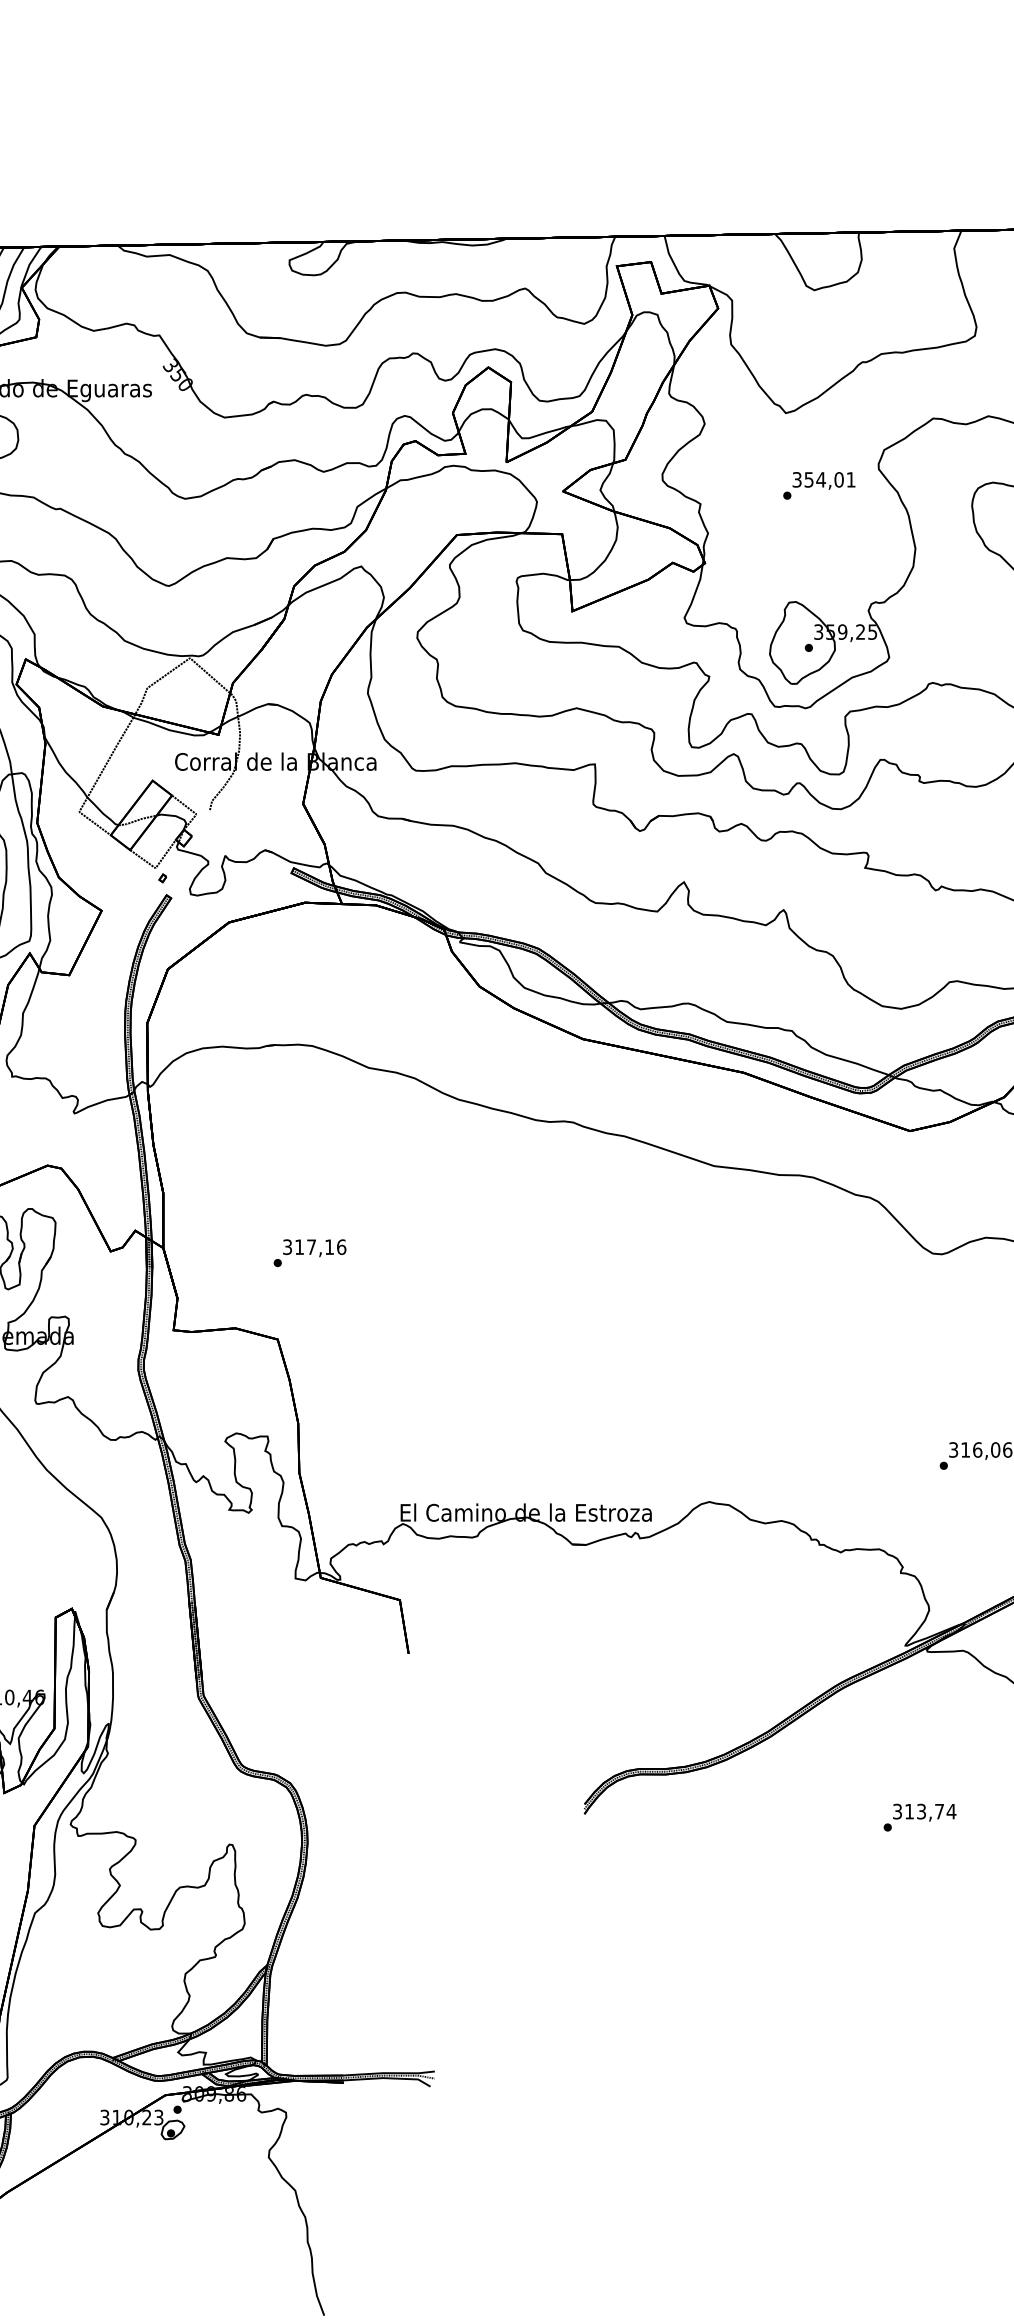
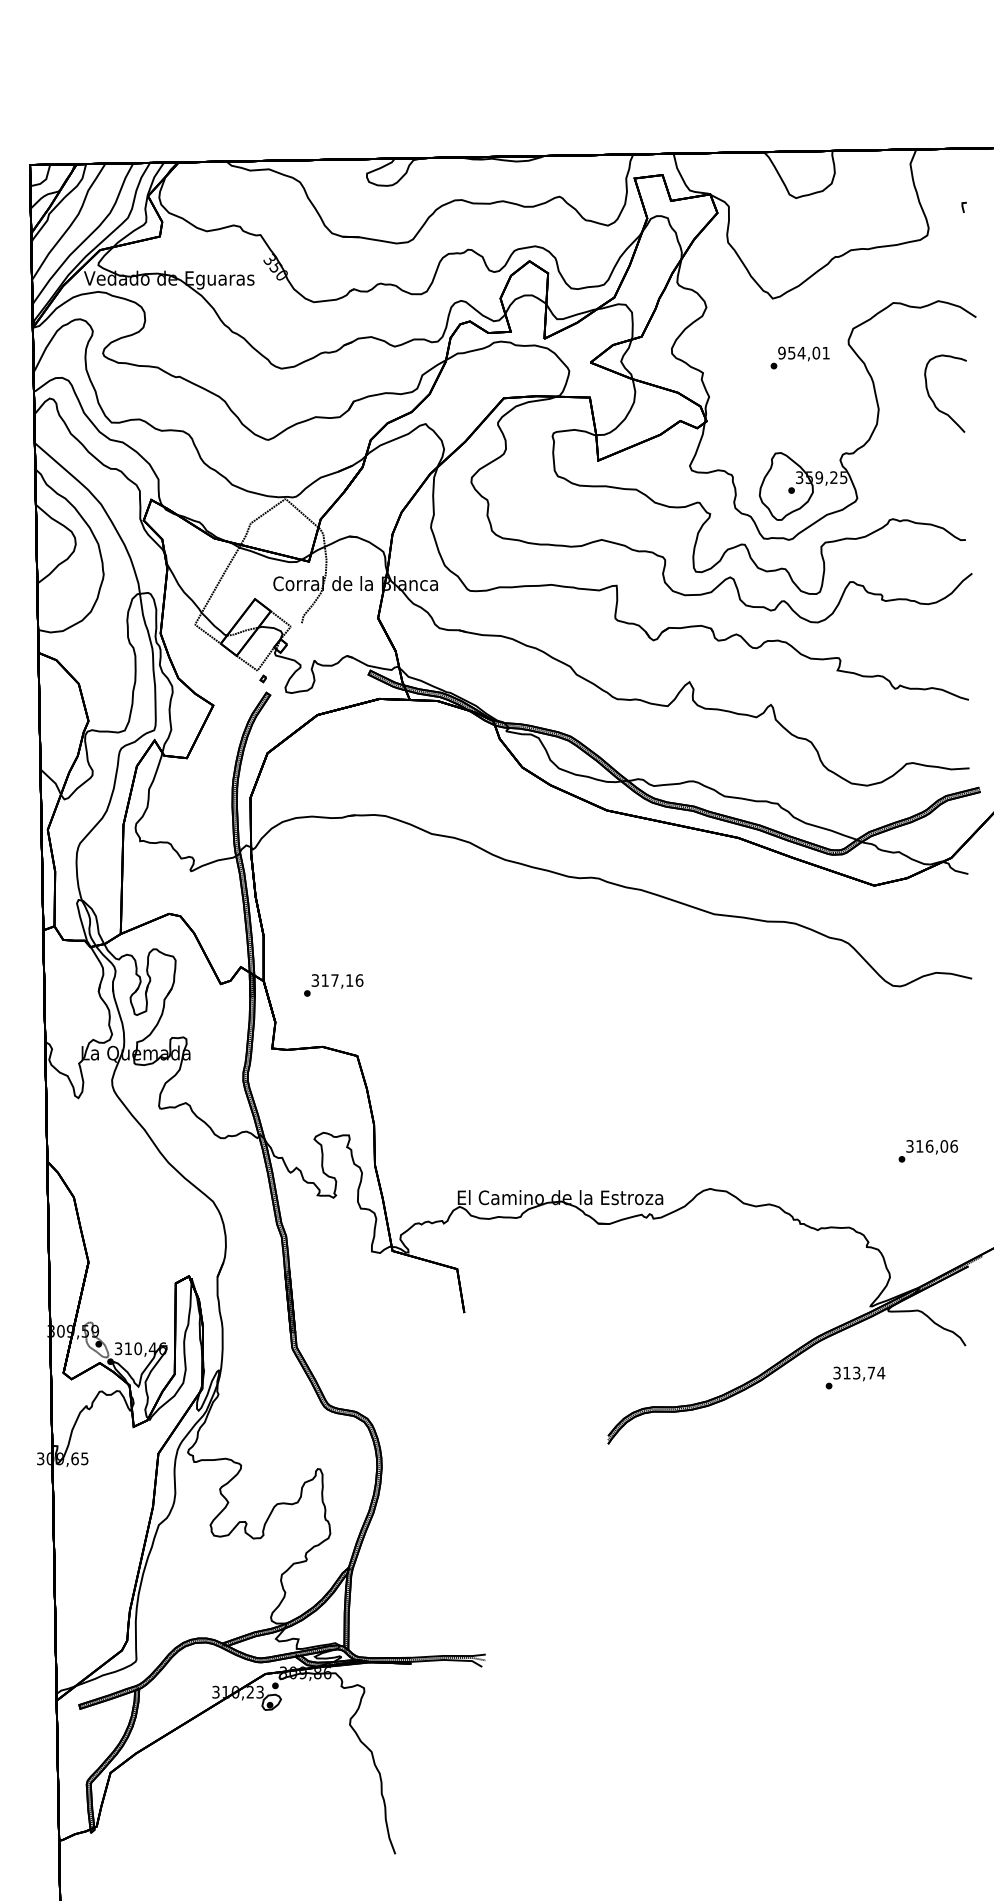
text: (796, 479) -> (781, 352), 354,01 -> 954,01
text: (309, 1253) -> (333, 985), moved
text: (920, 1817) -> (855, 1377), moved

